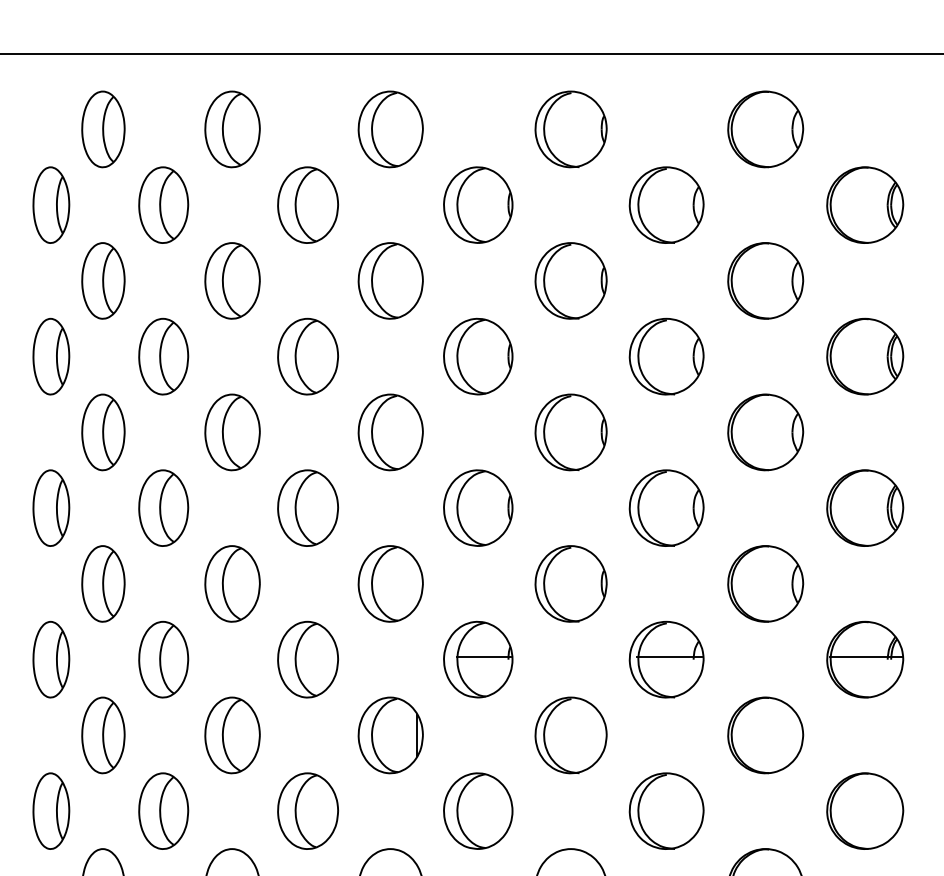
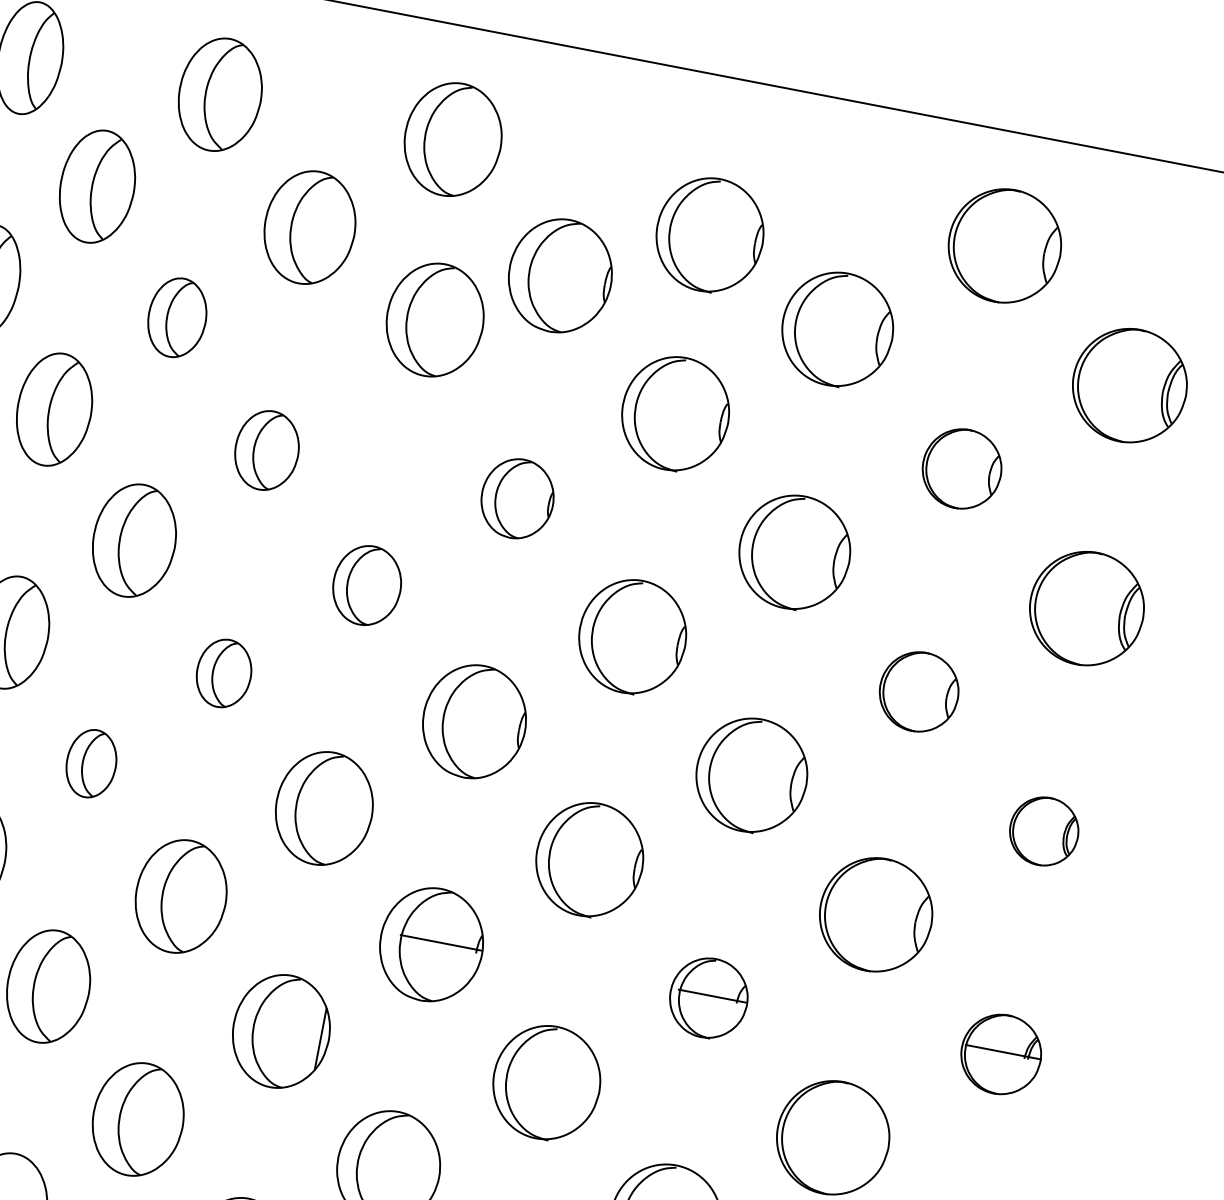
part: (570, 129) -> (709, 234), moved
part: (232, 280) -> (177, 317), size x0.7
part: (390, 280) -> (434, 319), moved
part: (765, 280) -> (961, 468), size x0.7
part: (307, 356) -> (266, 450), size x0.7
part: (478, 356) -> (517, 498), size x0.7
part: (390, 432) -> (366, 585), size x0.7
part: (765, 432) -> (918, 691), size x0.7
part: (307, 507) -> (223, 672), size x0.6
part: (865, 507) -> (1044, 830), size x0.6
part: (232, 583) -> (91, 763), size x0.6
part: (666, 659) -> (708, 997), size x0.7
part: (865, 659) -> (1001, 1054), size x0.7

